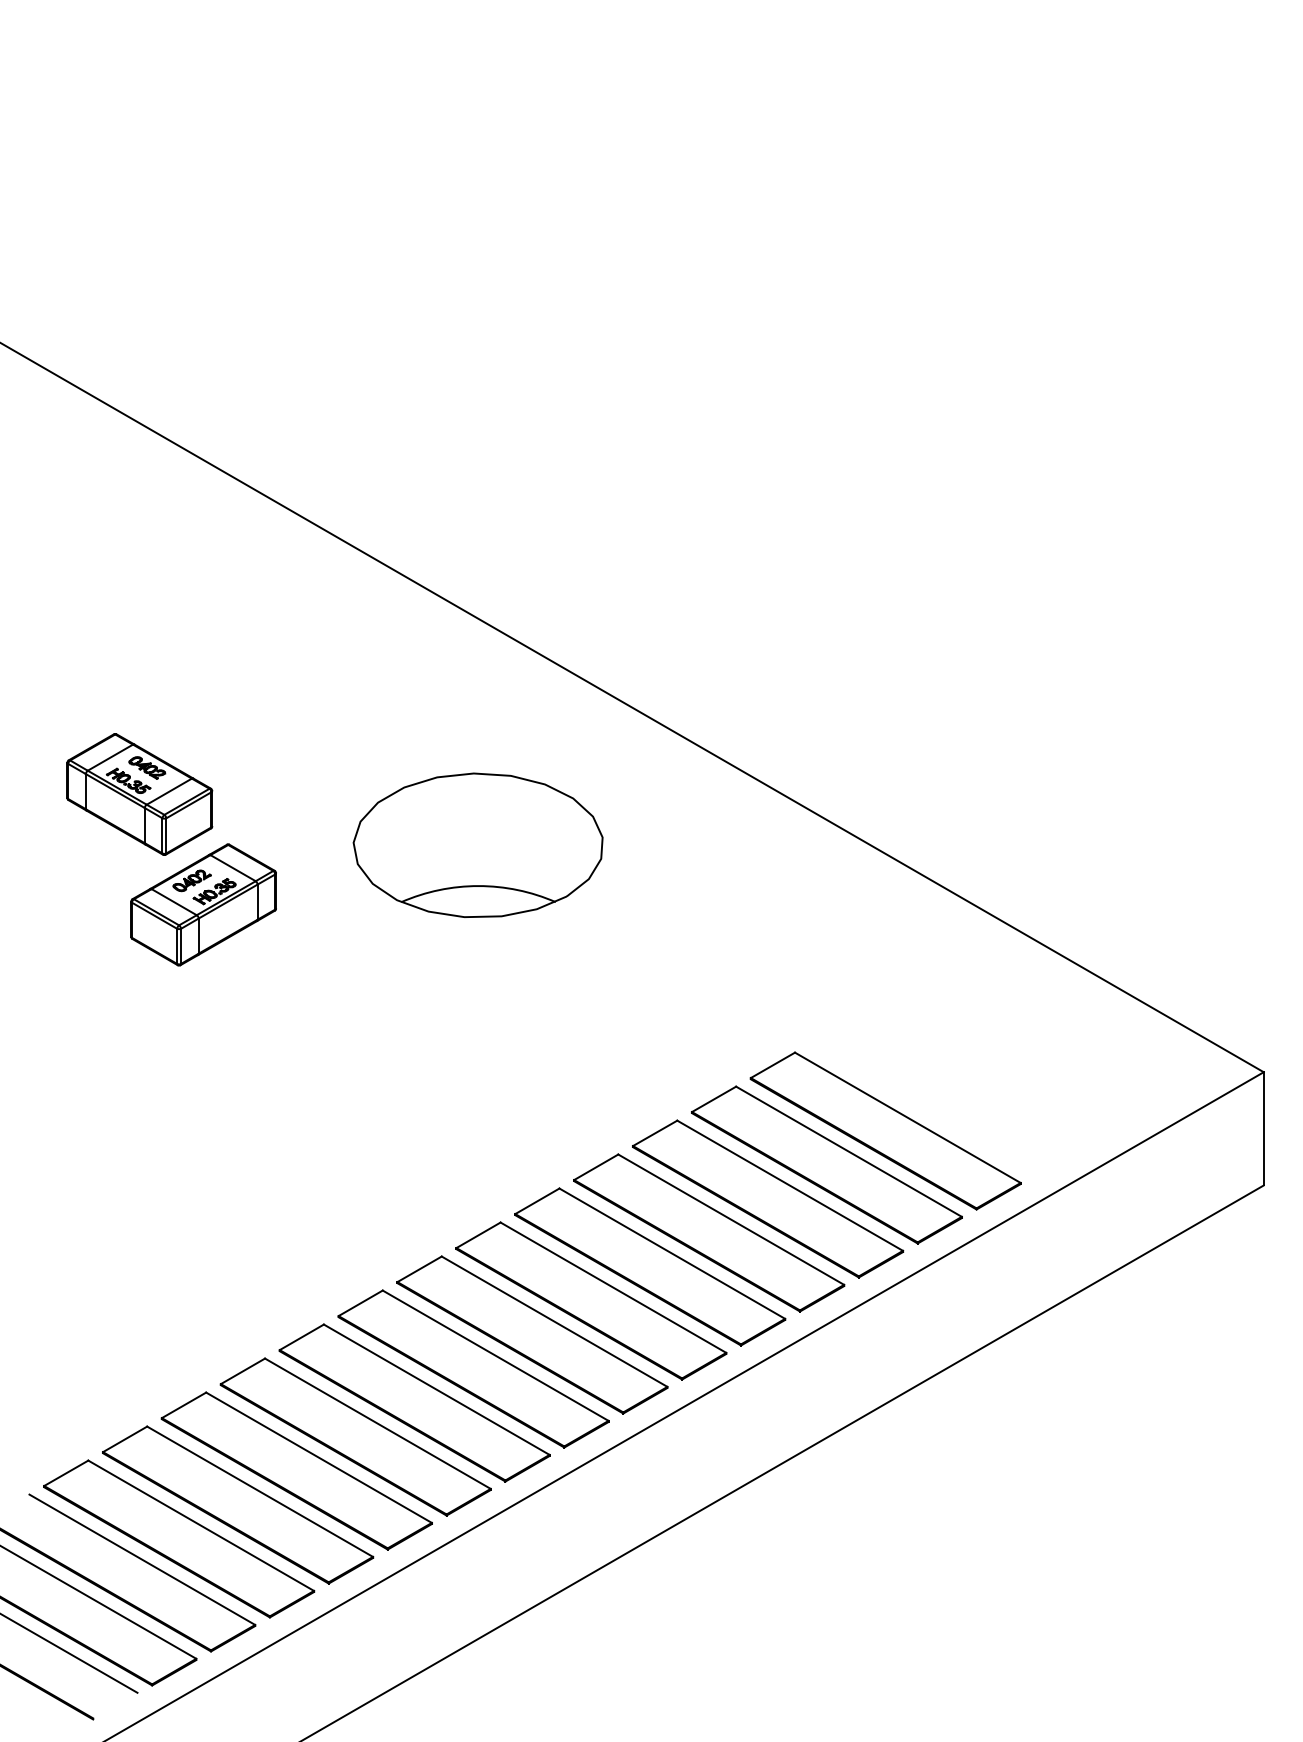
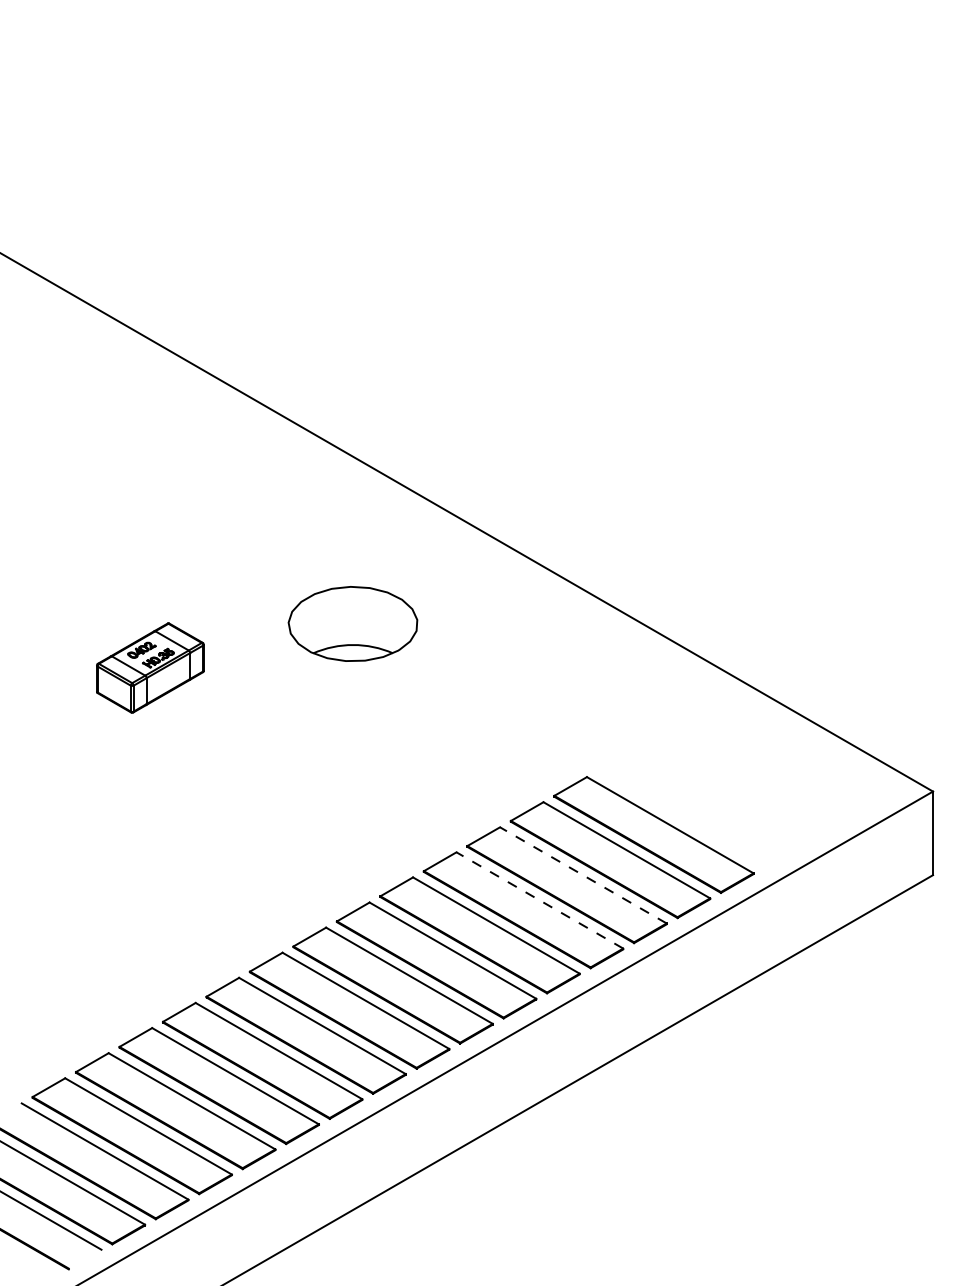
part: (139, 794) -> (102, 586), removed
part: (477, 844) -> (352, 623), size x0.7
line: (789, 1185) -> (582, 875), solid -> dashed
line: (730, 1219) -> (539, 900), solid -> dashed

